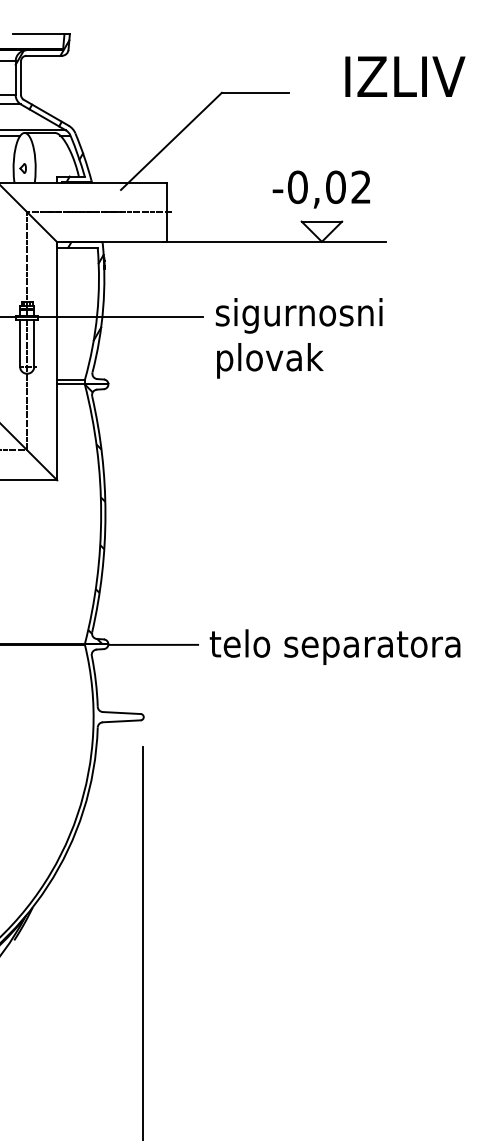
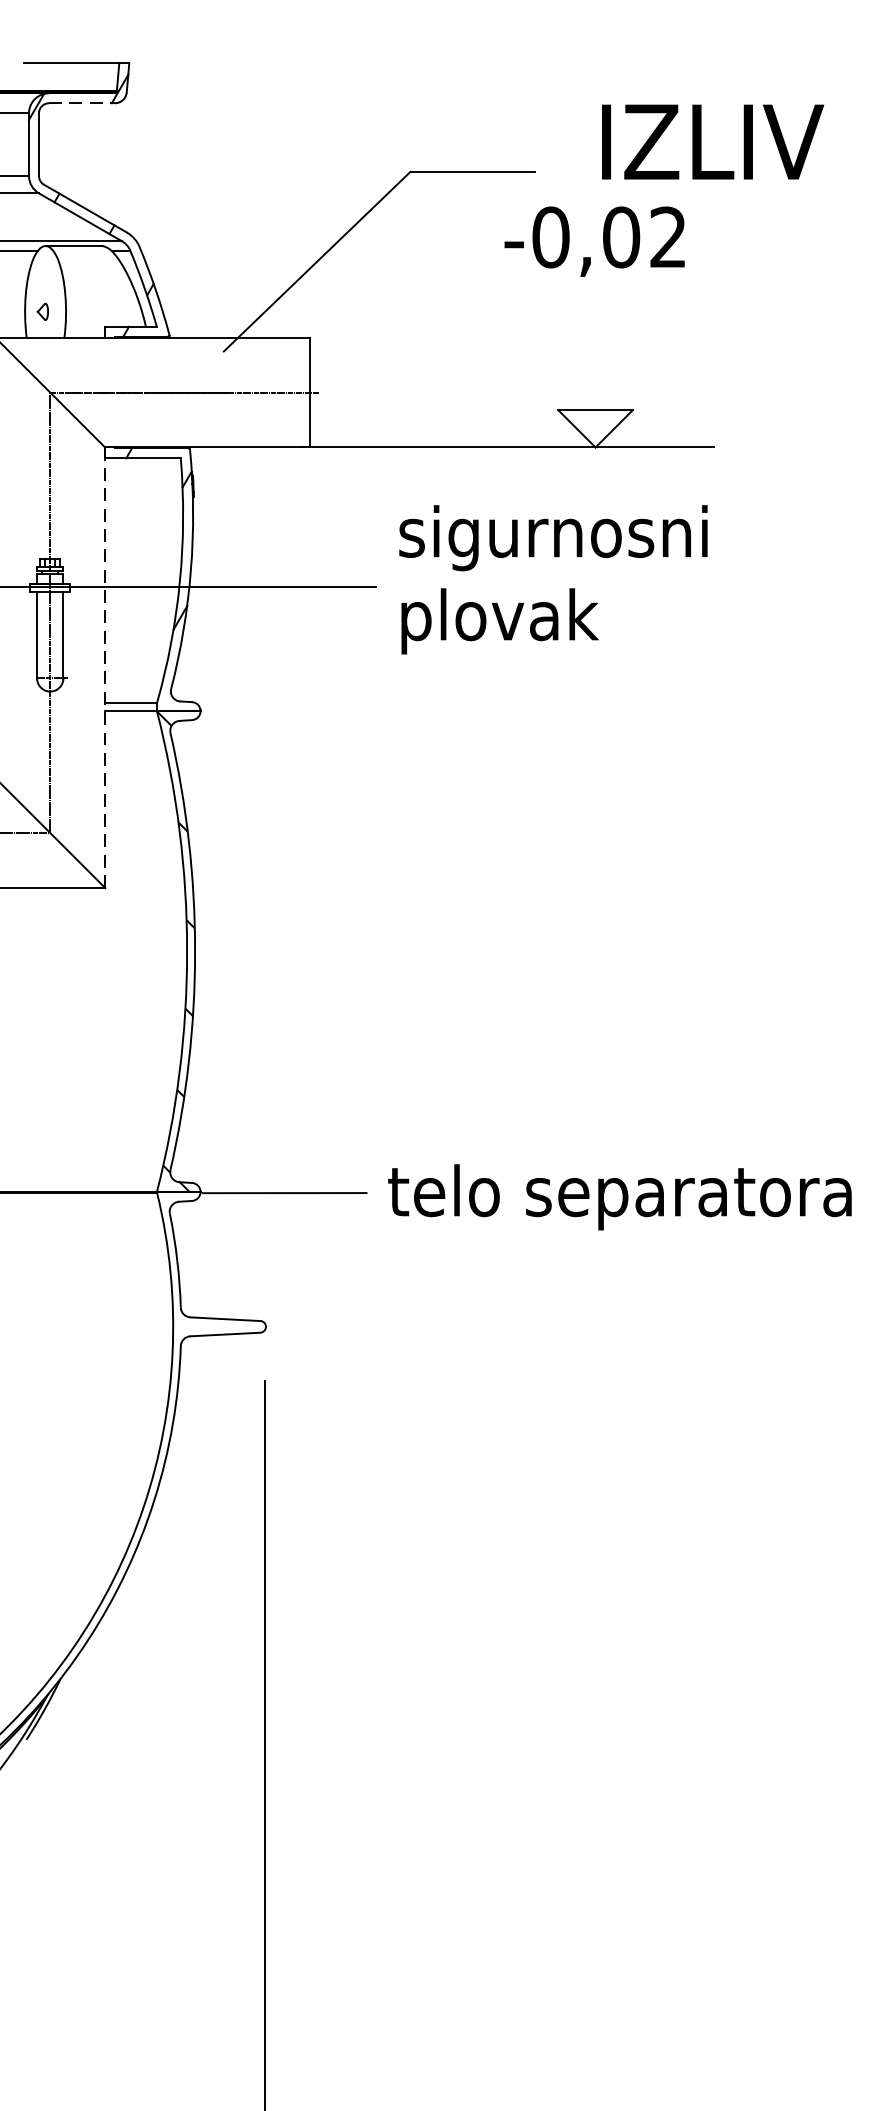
line: (44, 55) -> (82, 102), solid -> dashed
text: (405, 76) -> (713, 141), moved
text: (320, 189) -> (592, 241), moved
text: (298, 338) -> (552, 580), moved
line: (56, 360) -> (104, 667), solid -> dashed

